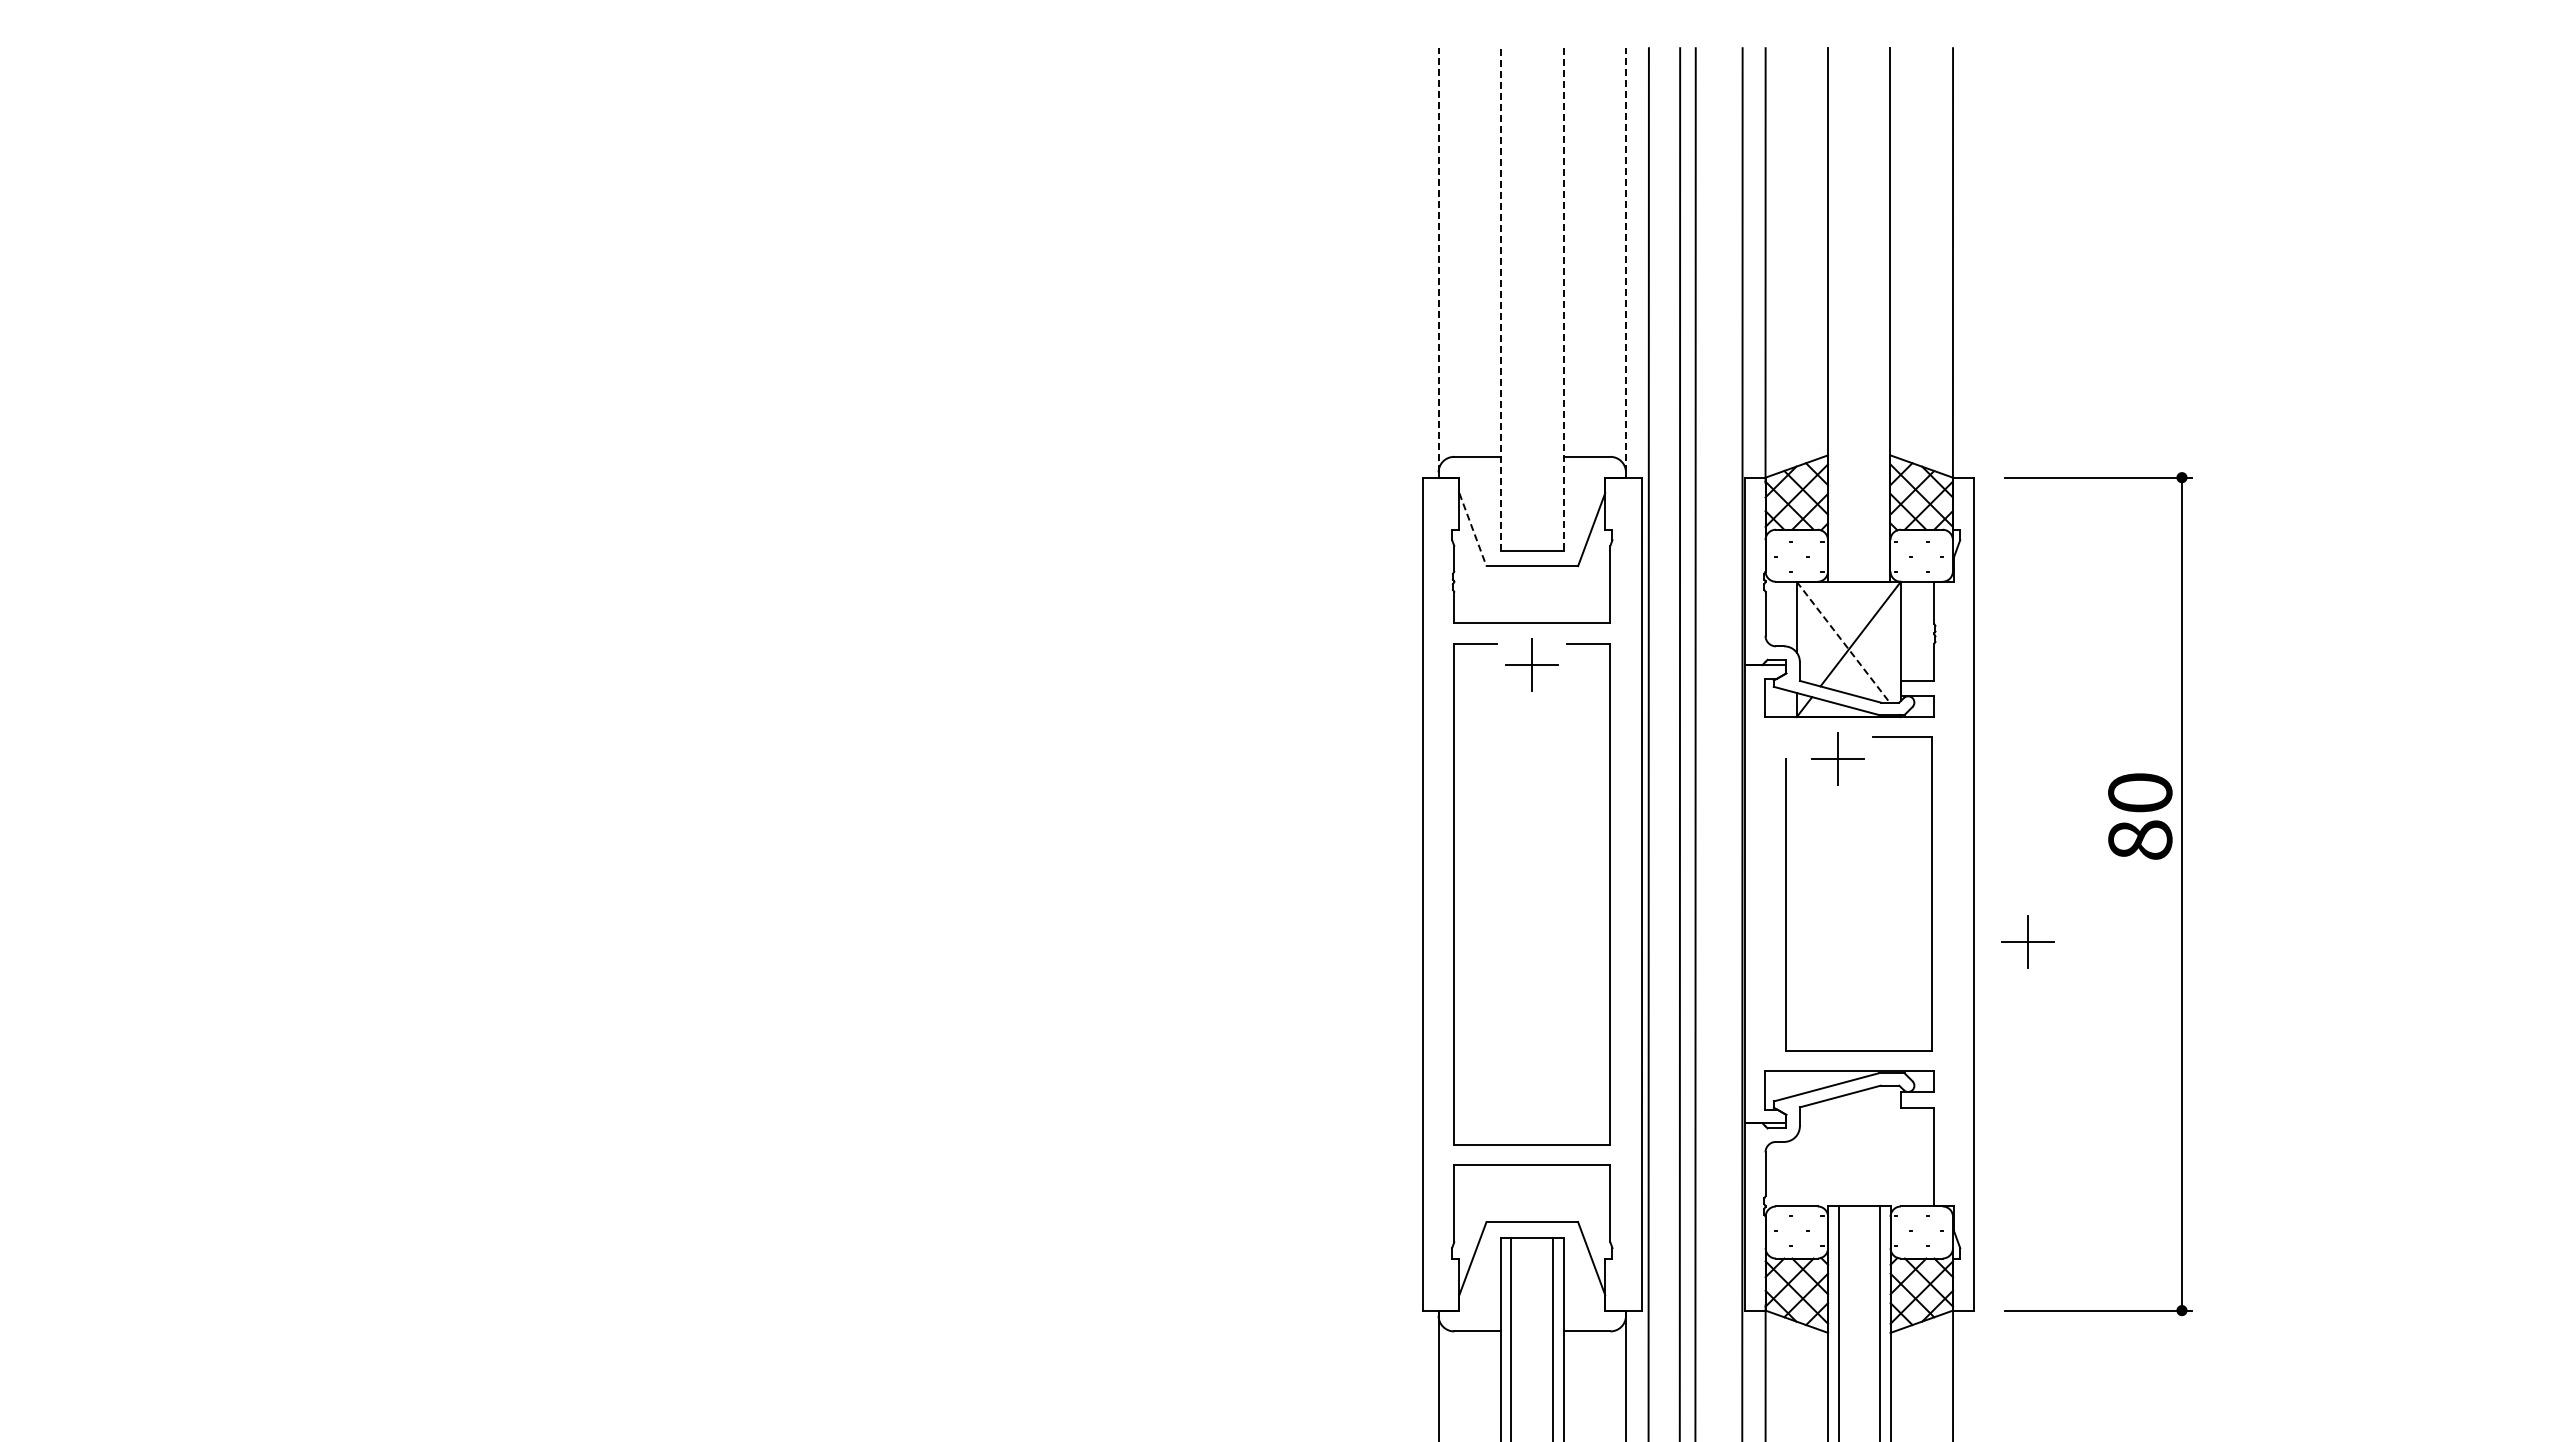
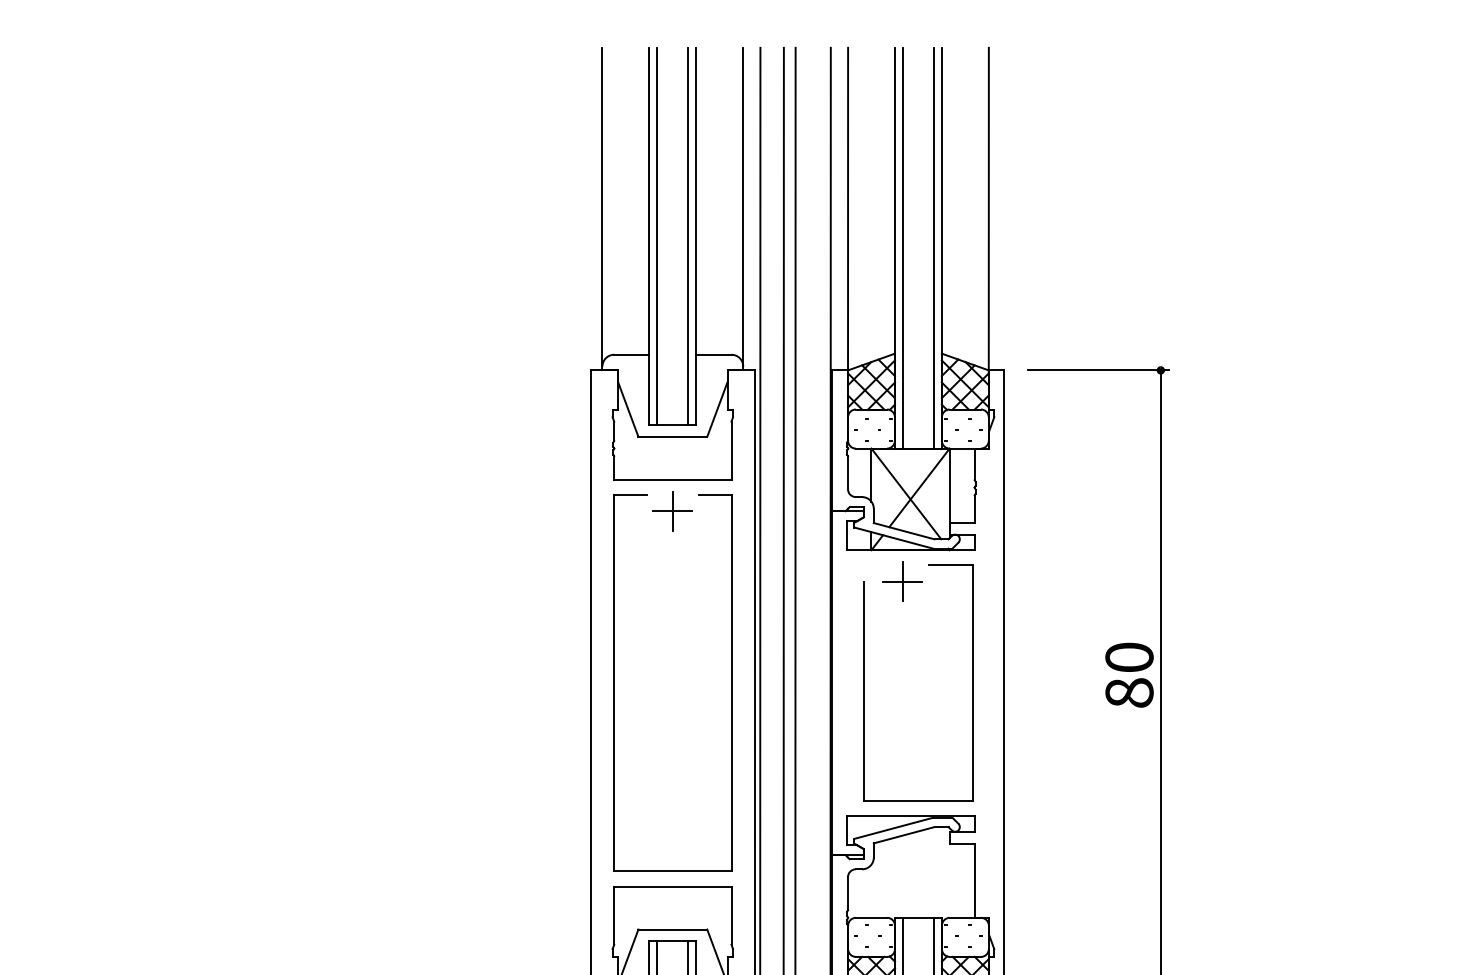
line: (1438, 259) -> (602, 206), dashed -> solid
line: (1626, 259) -> (743, 206), dashed -> solid
line: (1501, 298) -> (649, 235), dashed -> solid
line: (1511, 299) -> (657, 236), added
line: (1553, 299) -> (688, 236), added
line: (1563, 299) -> (696, 236), dashed -> solid
line: (1838, 314) -> (902, 247), added
line: (1880, 314) -> (934, 247), added
line: (1472, 529) -> (627, 409), dashed -> solid
line: (1843, 642) -> (906, 494), dashed -> solid
text: (2140, 816) -> (1129, 675), moved
part: (2027, 941) -> (1044, 718), removed

